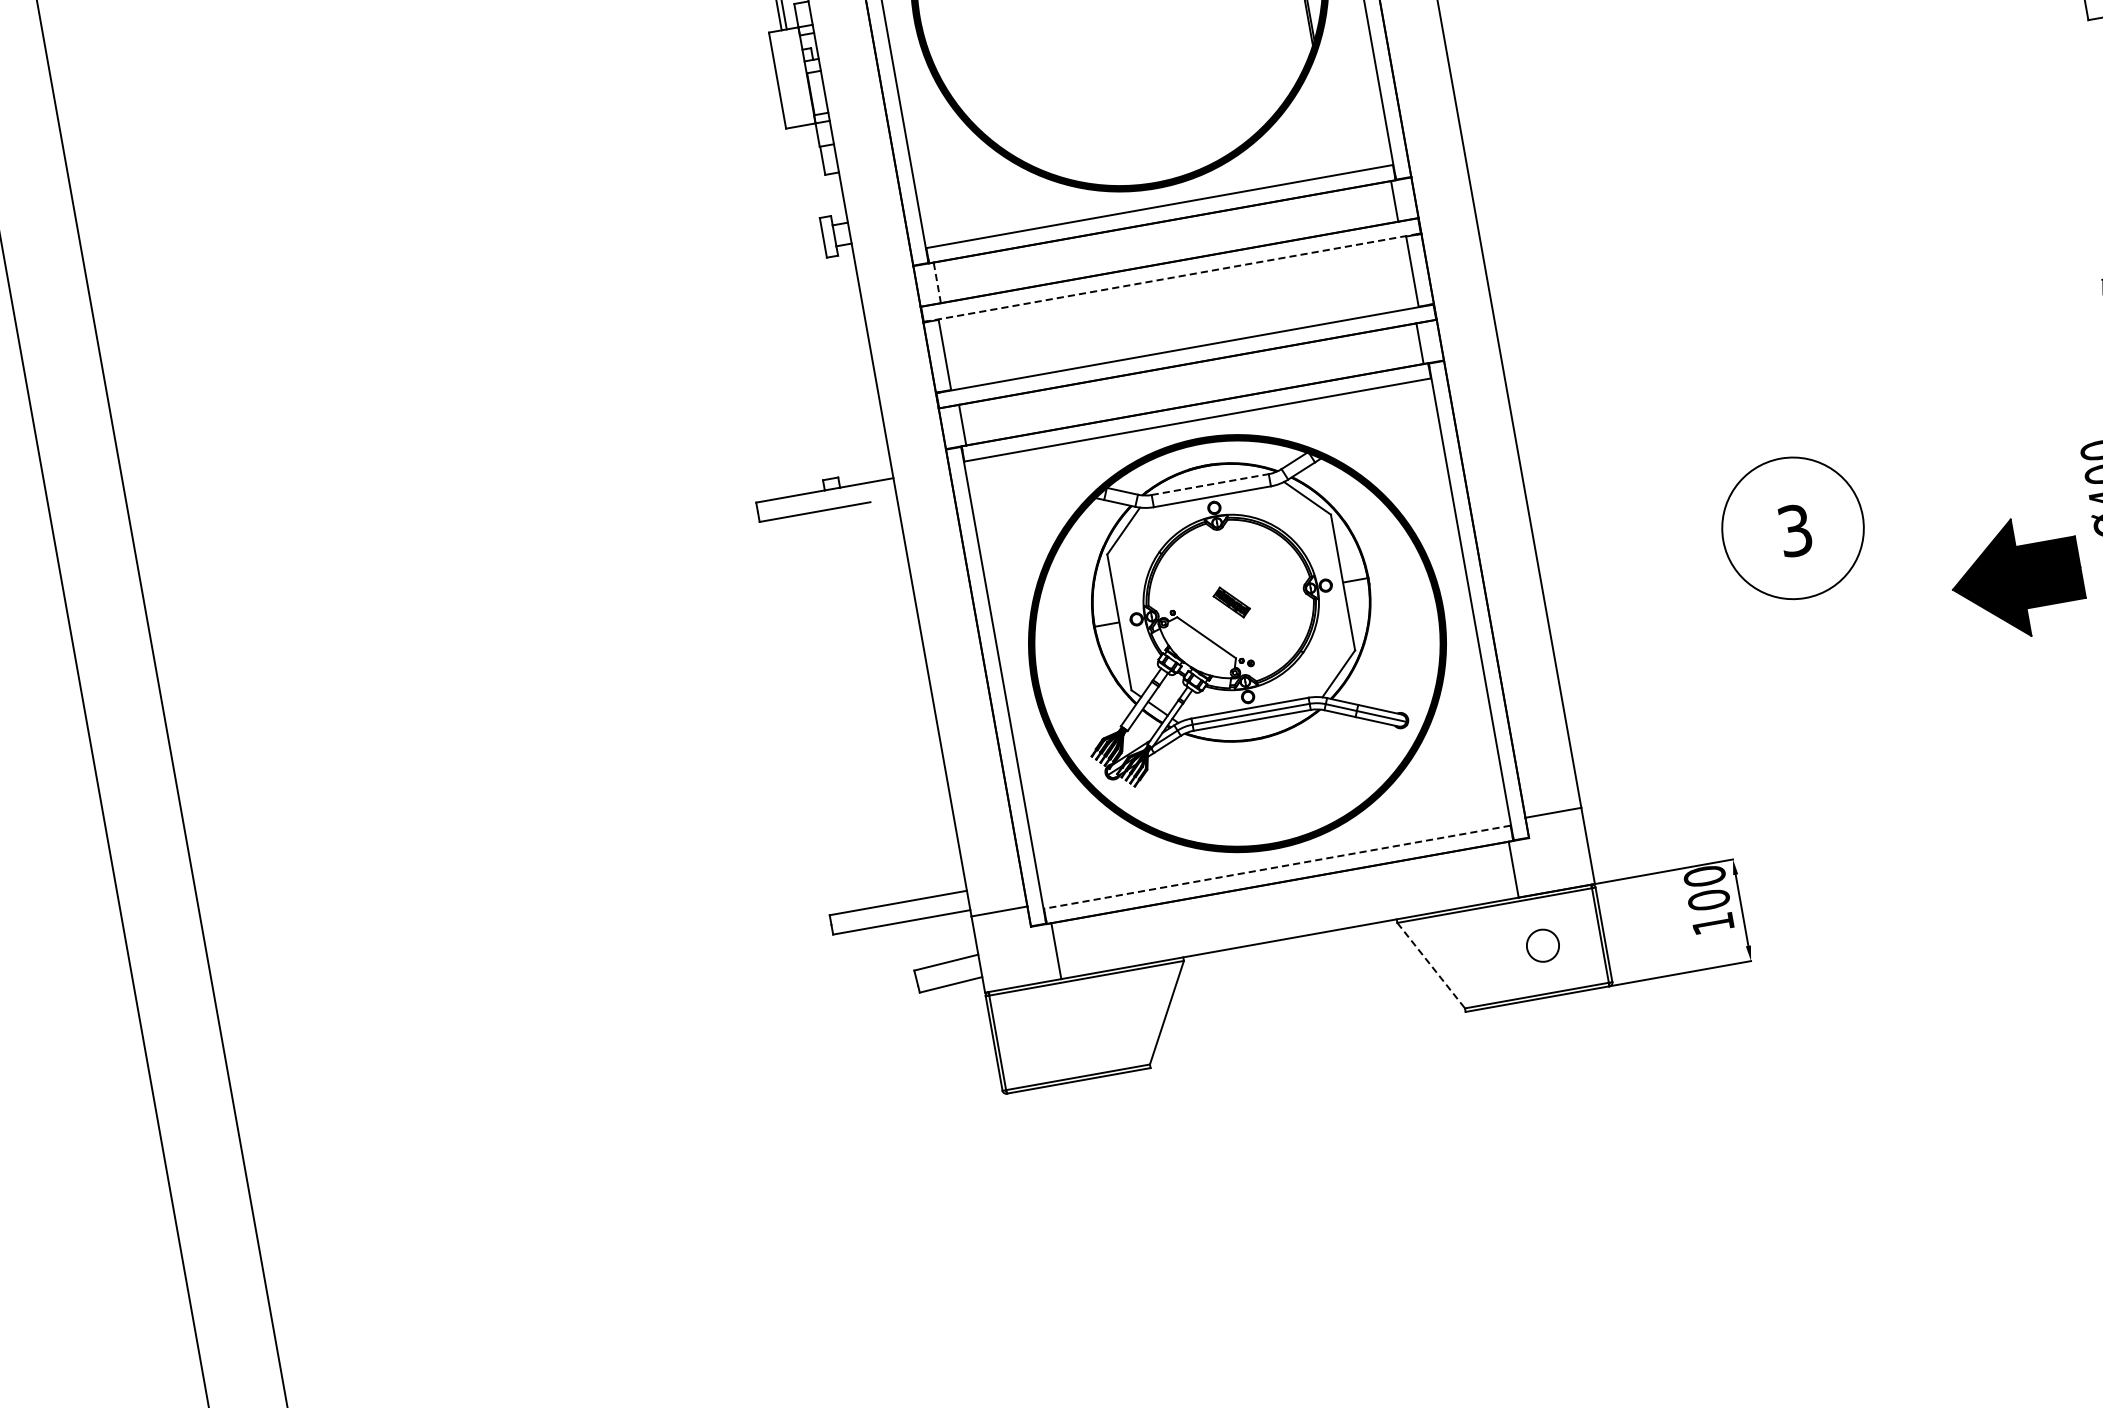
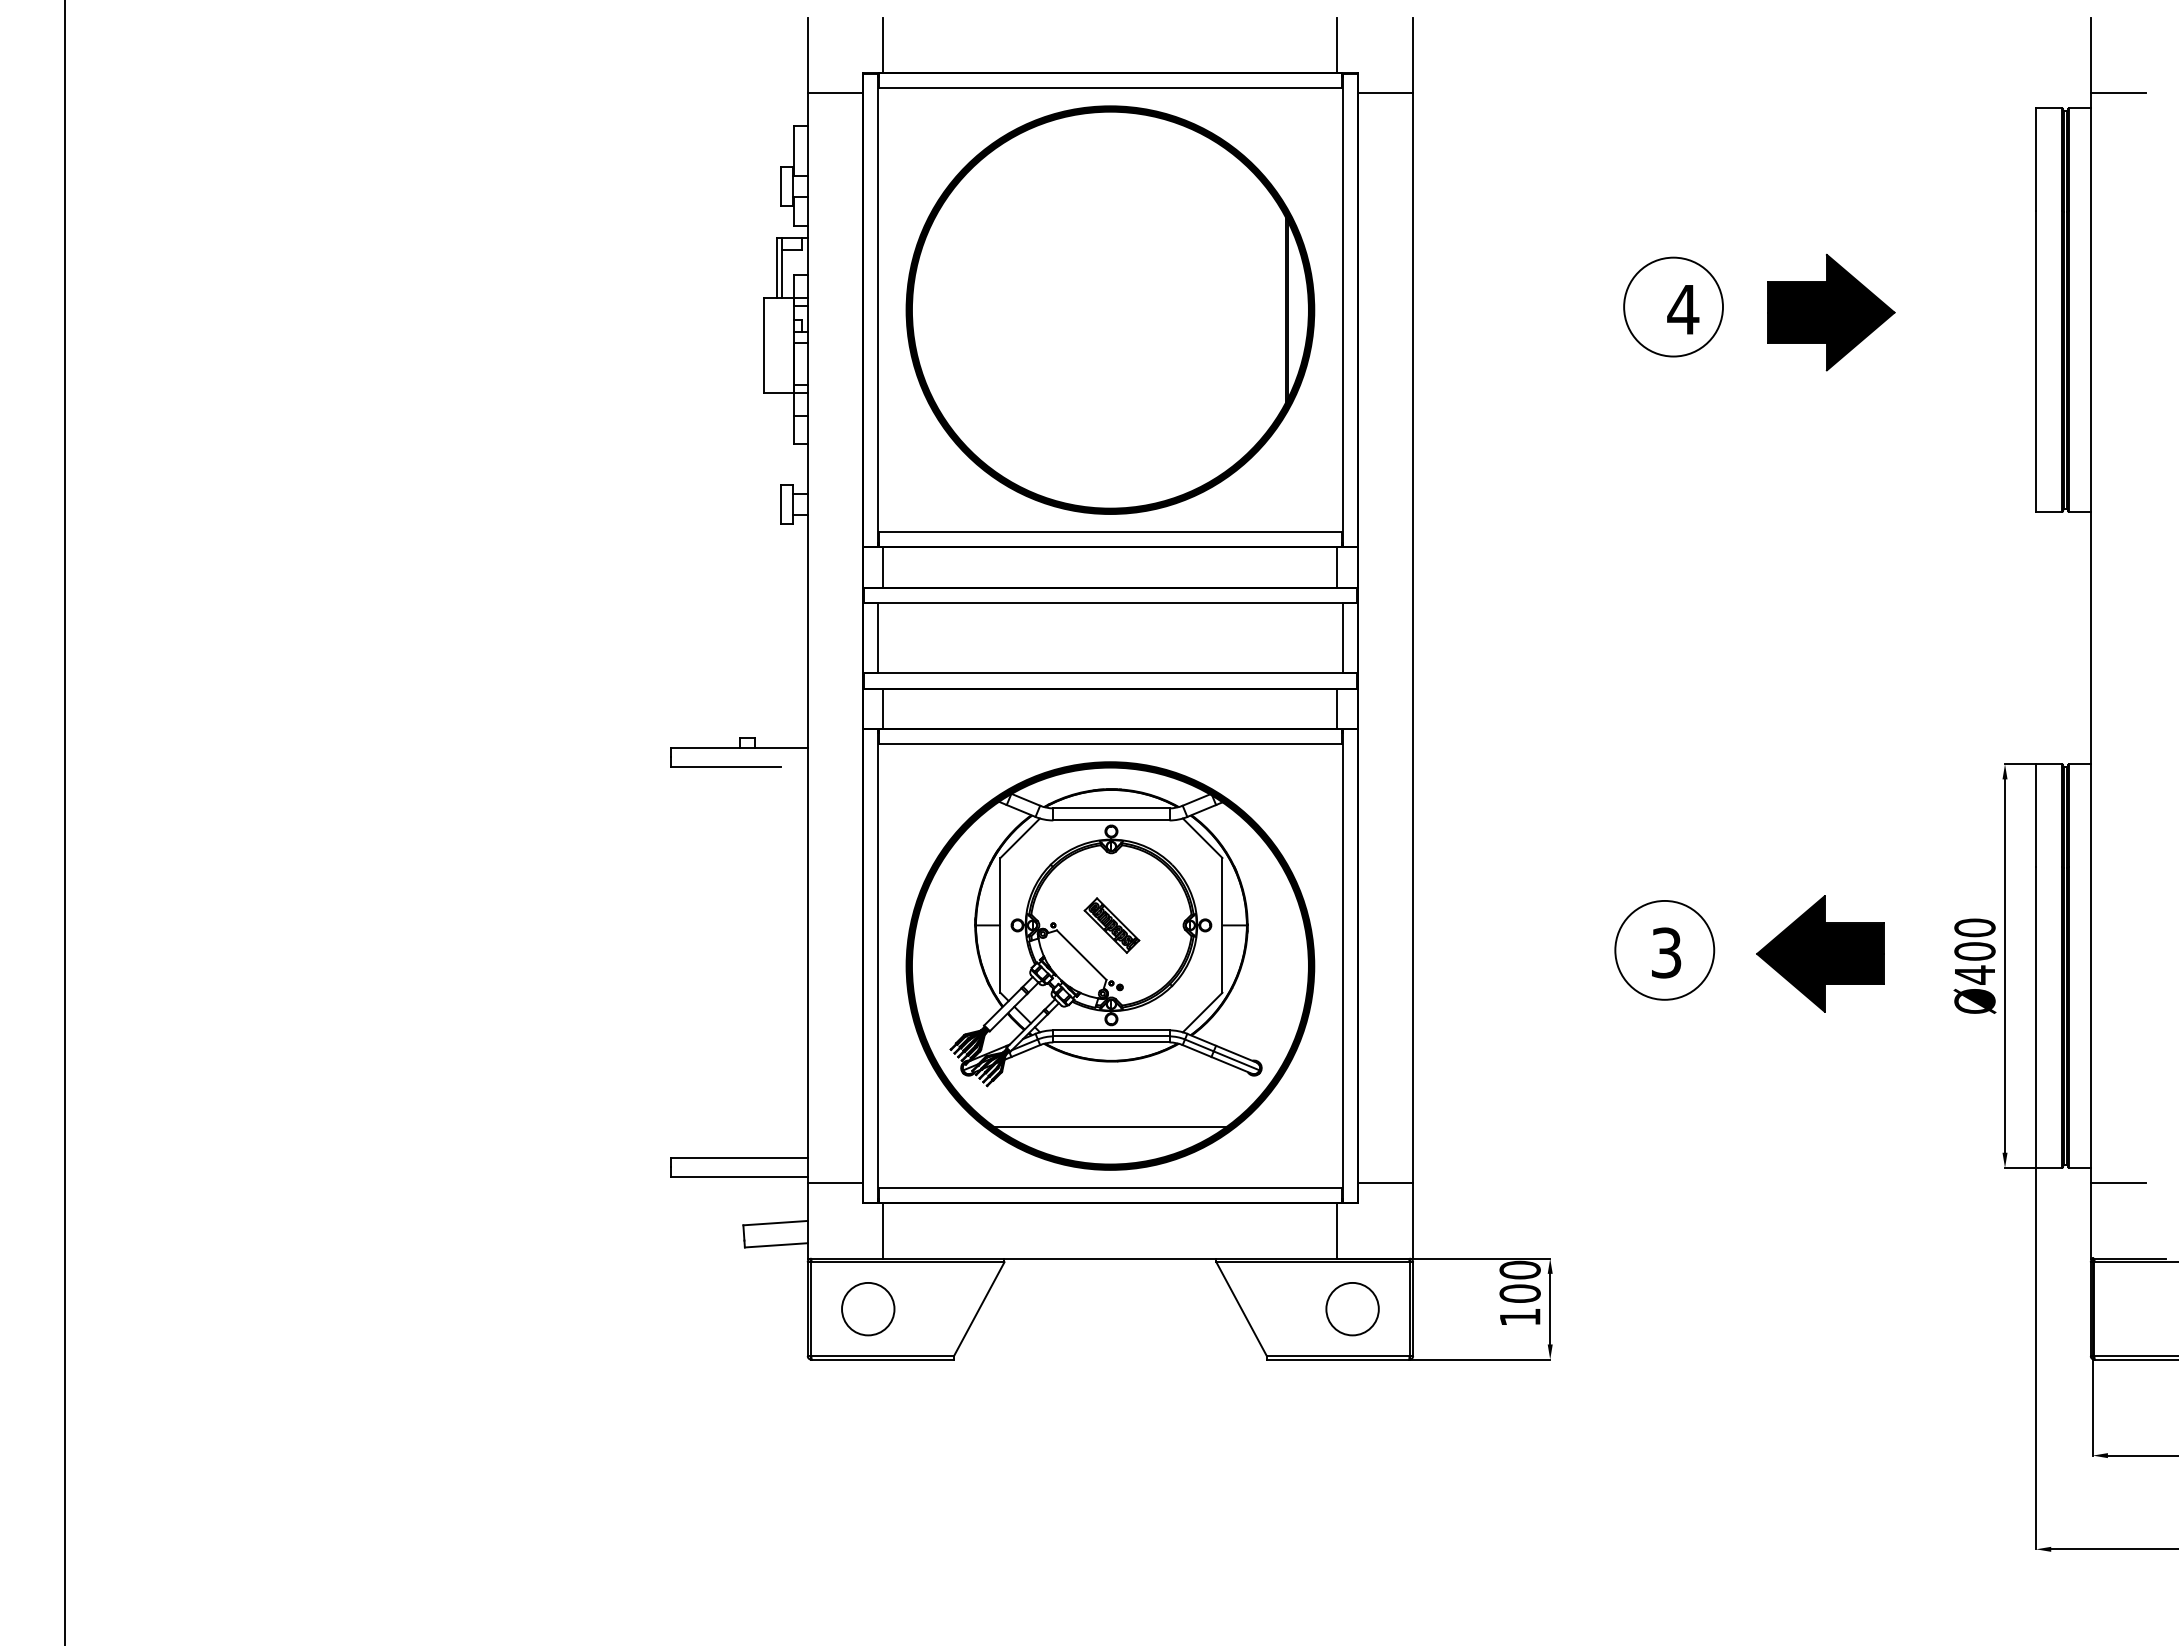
line: (1172, 277) -> (1110, 602), dashed -> solid
line: (937, 282) -> (883, 567), dashed -> solid
line: (1210, 484) -> (1111, 808), dashed -> solid
circle: (1792, 527) -> (1664, 949), size x0.71
part: (2016, 578) -> (1820, 953), moved
part: (1231, 602) -> (1111, 925), size x1.67
line: (1266, 806) -> (1110, 1127), added
line: (1277, 867) -> (1110, 1188), dashed -> solid
circle: (1542, 945) -> (1352, 1308), size x1.67
line: (1431, 966) -> (1241, 1309), dashed -> solid
circle: (1055, 1032) -> (868, 1309), added

